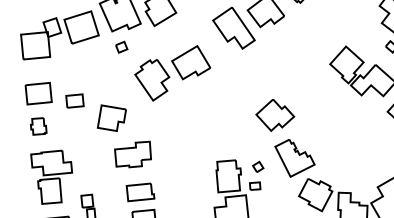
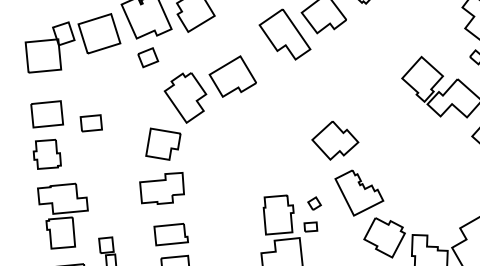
part: (121, 47) -> (148, 57), size x1.43
part: (112, 117) -> (163, 143), moved
part: (38, 125) -> (46, 153), size x1.43

